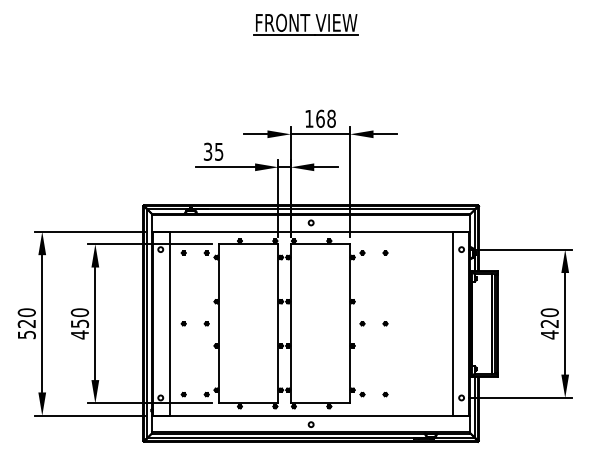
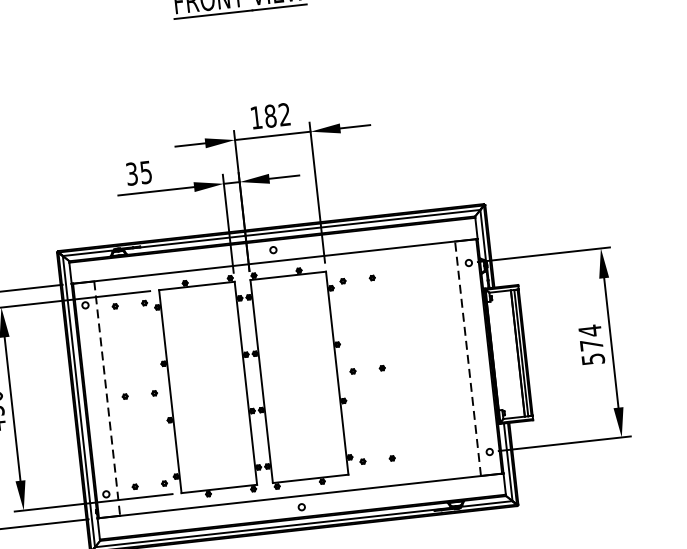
text: (325, 118) -> (276, 115), 168 -> 182
line: (169, 323) -> (107, 398), solid -> dashed
line: (452, 323) -> (467, 358), solid -> dashed
text: (549, 323) -> (591, 344), 420 -> 574

